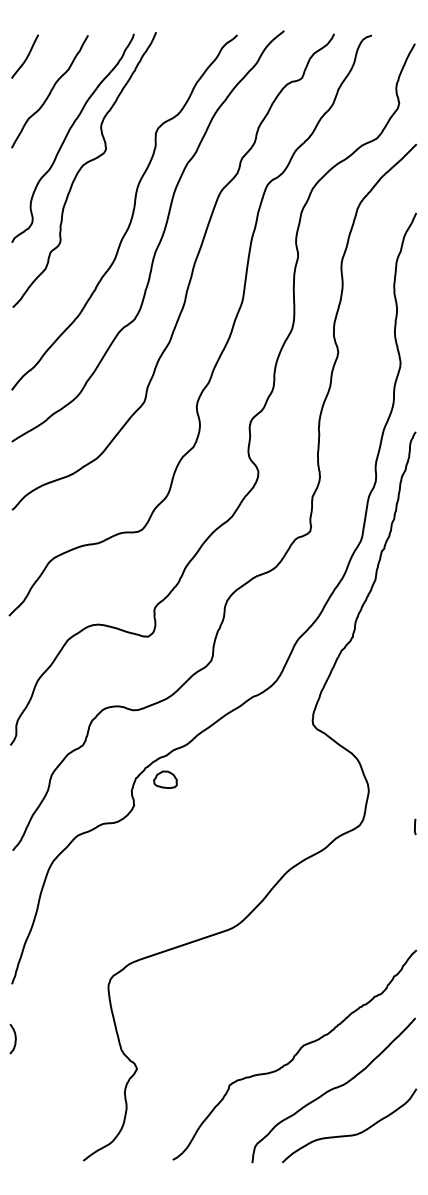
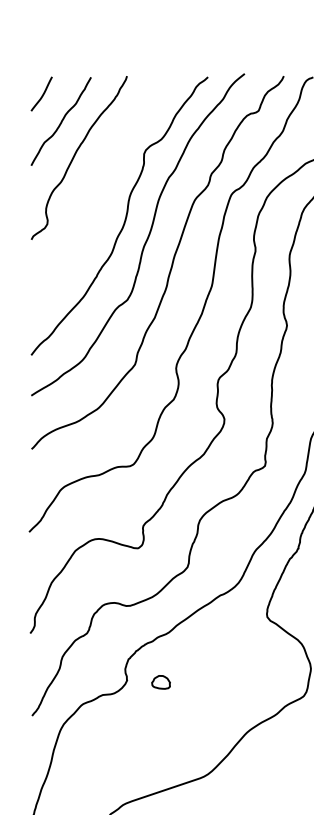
curve: (82, 167) -> (86, 180), removed
part: (165, 779) -> (161, 682), moved

